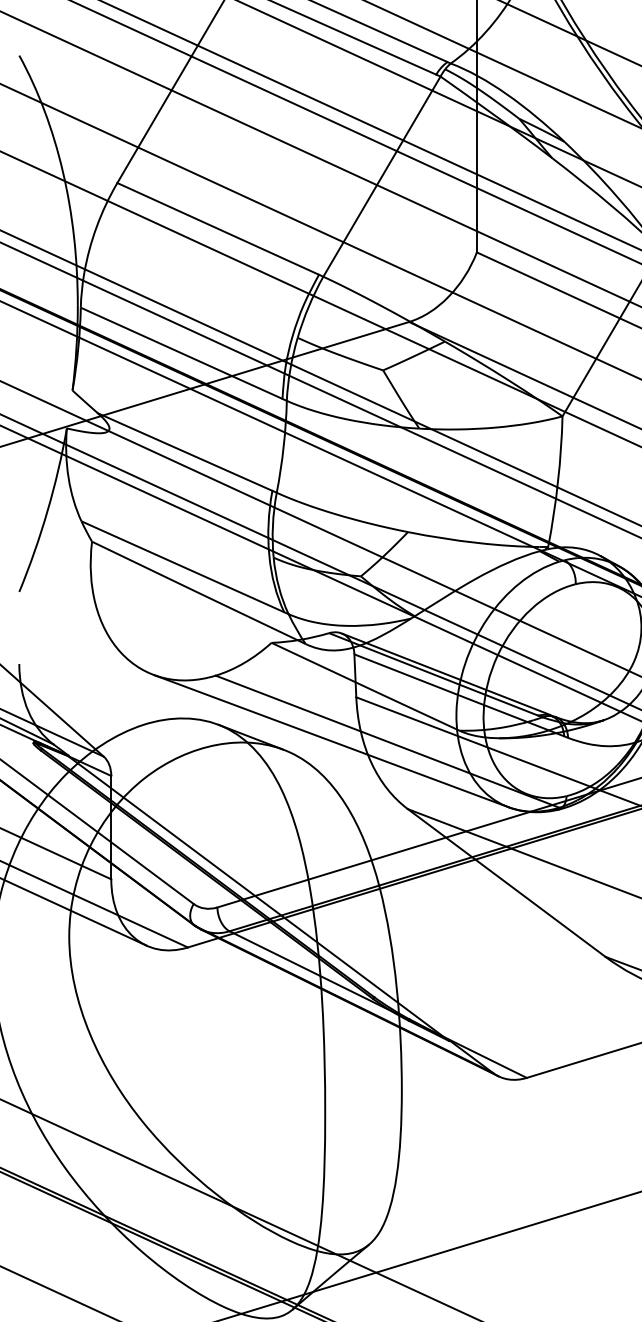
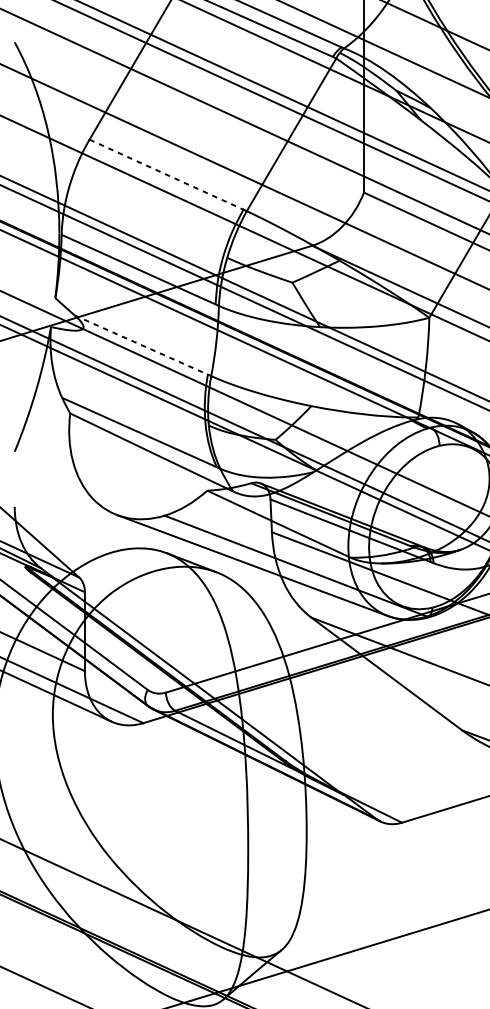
line: (218, 228) -> (166, 174), solid -> dashed
line: (185, 452) -> (141, 345), solid -> dashed

